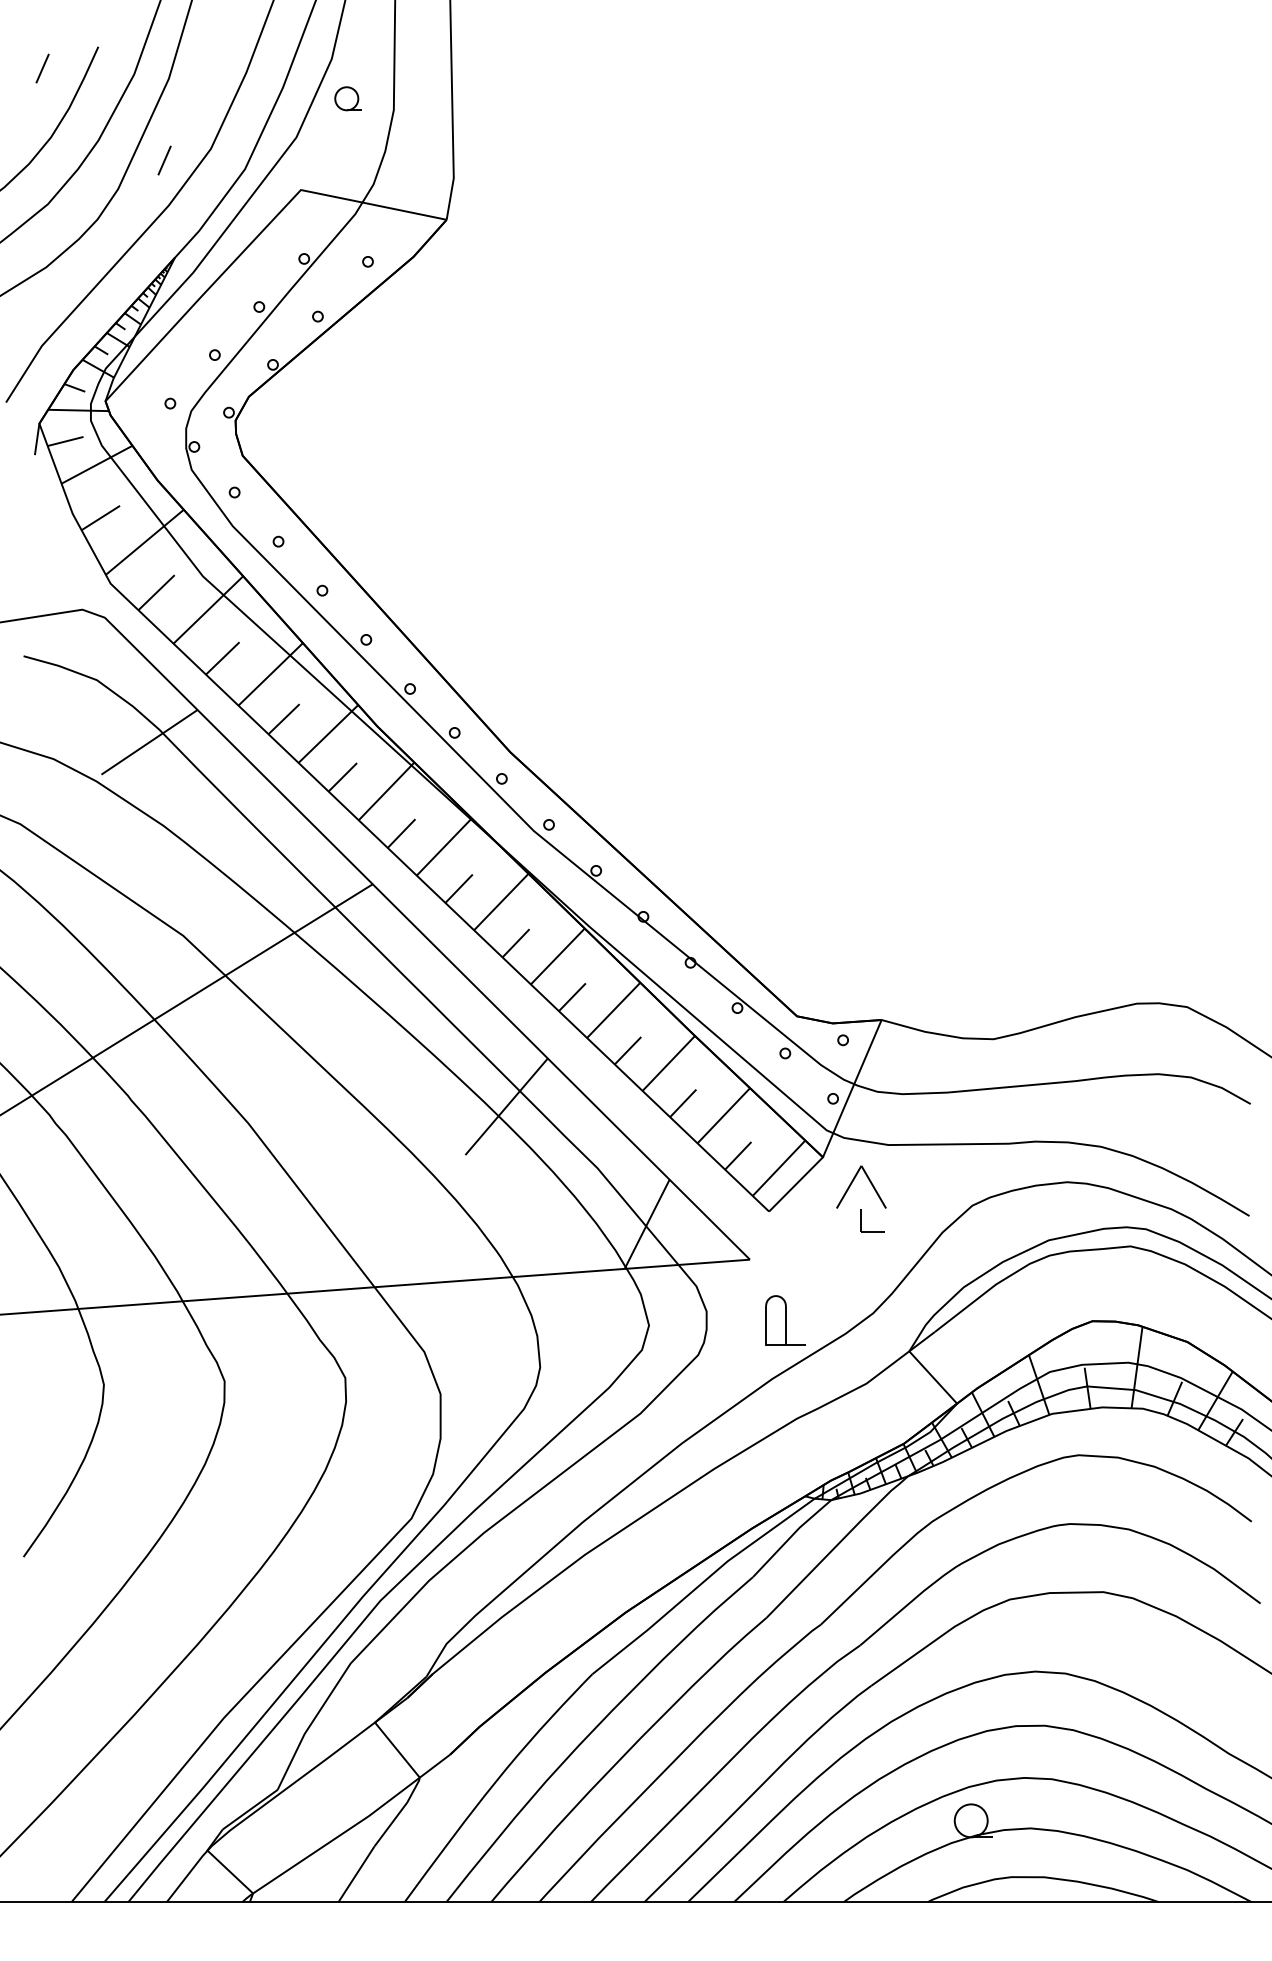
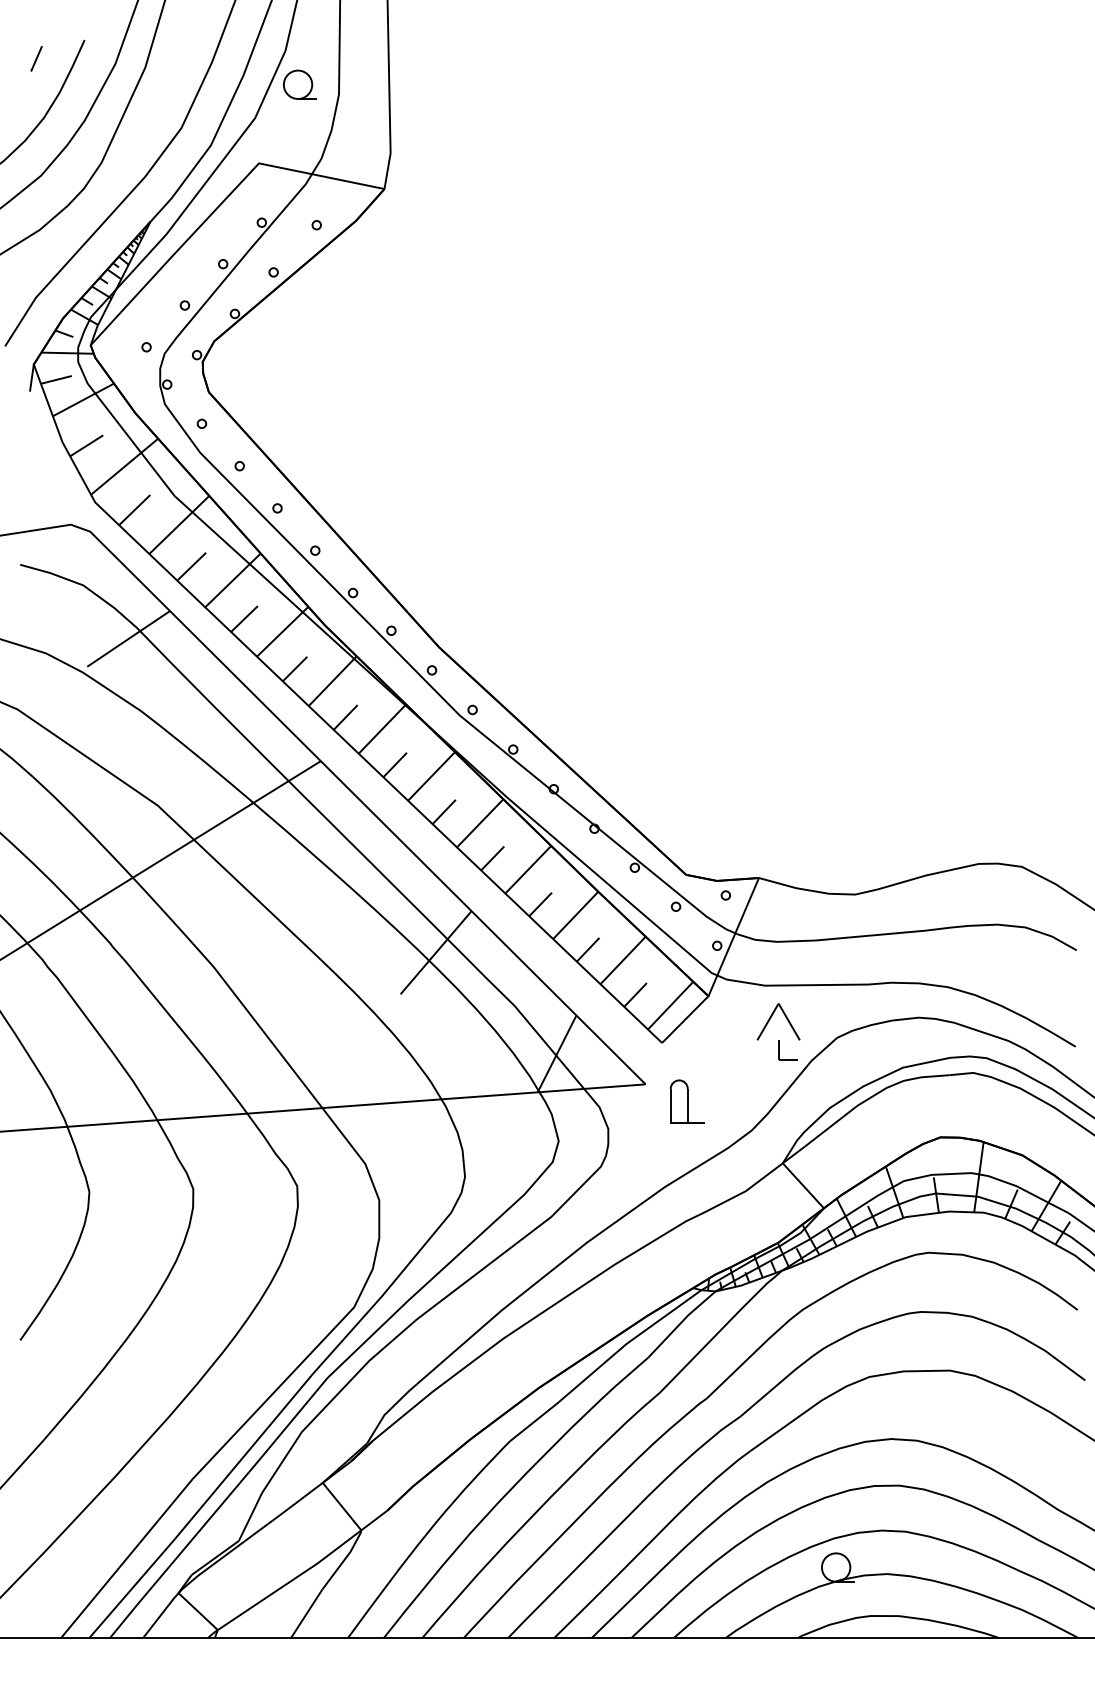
part: (347, 98) -> (299, 84), size x1.43
line: (164, 160) -> (141, 137), removed
part: (861, 1209) -> (778, 1041), moved
part: (785, 1320) -> (687, 1101), moved

